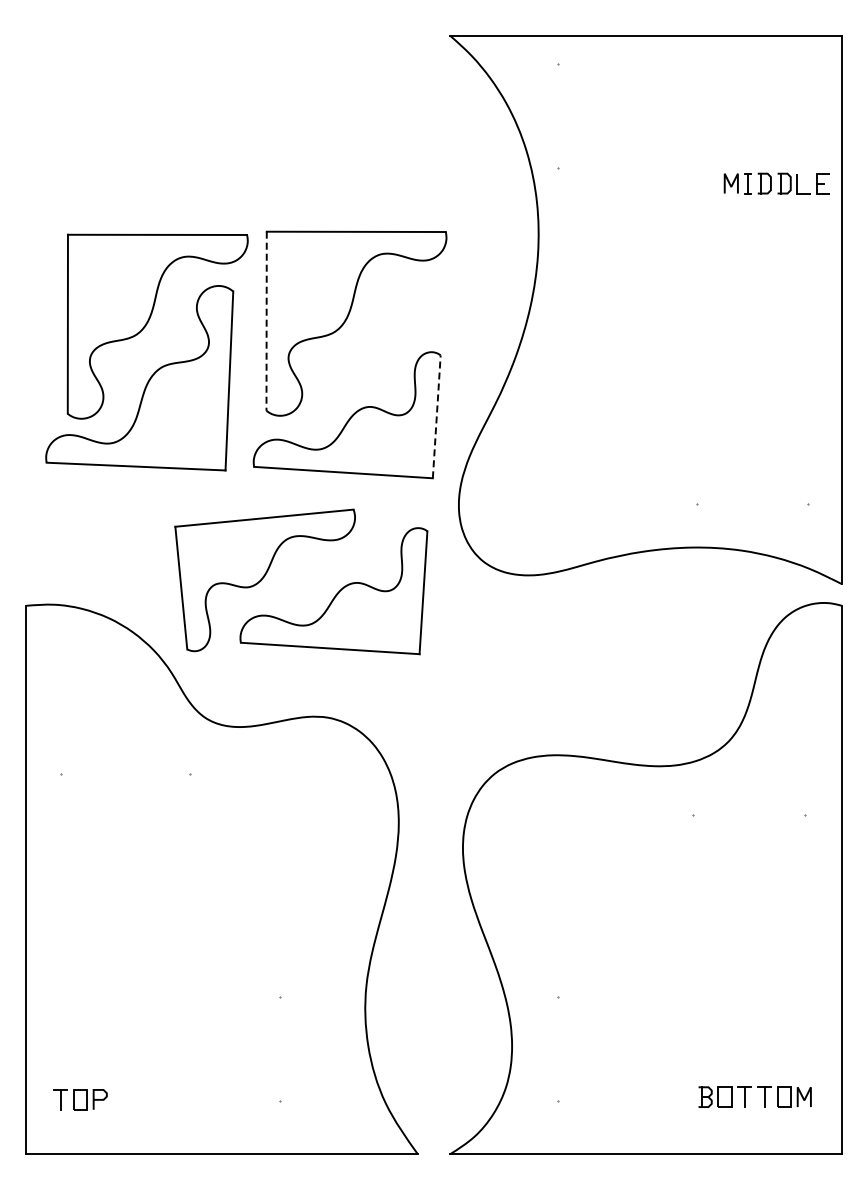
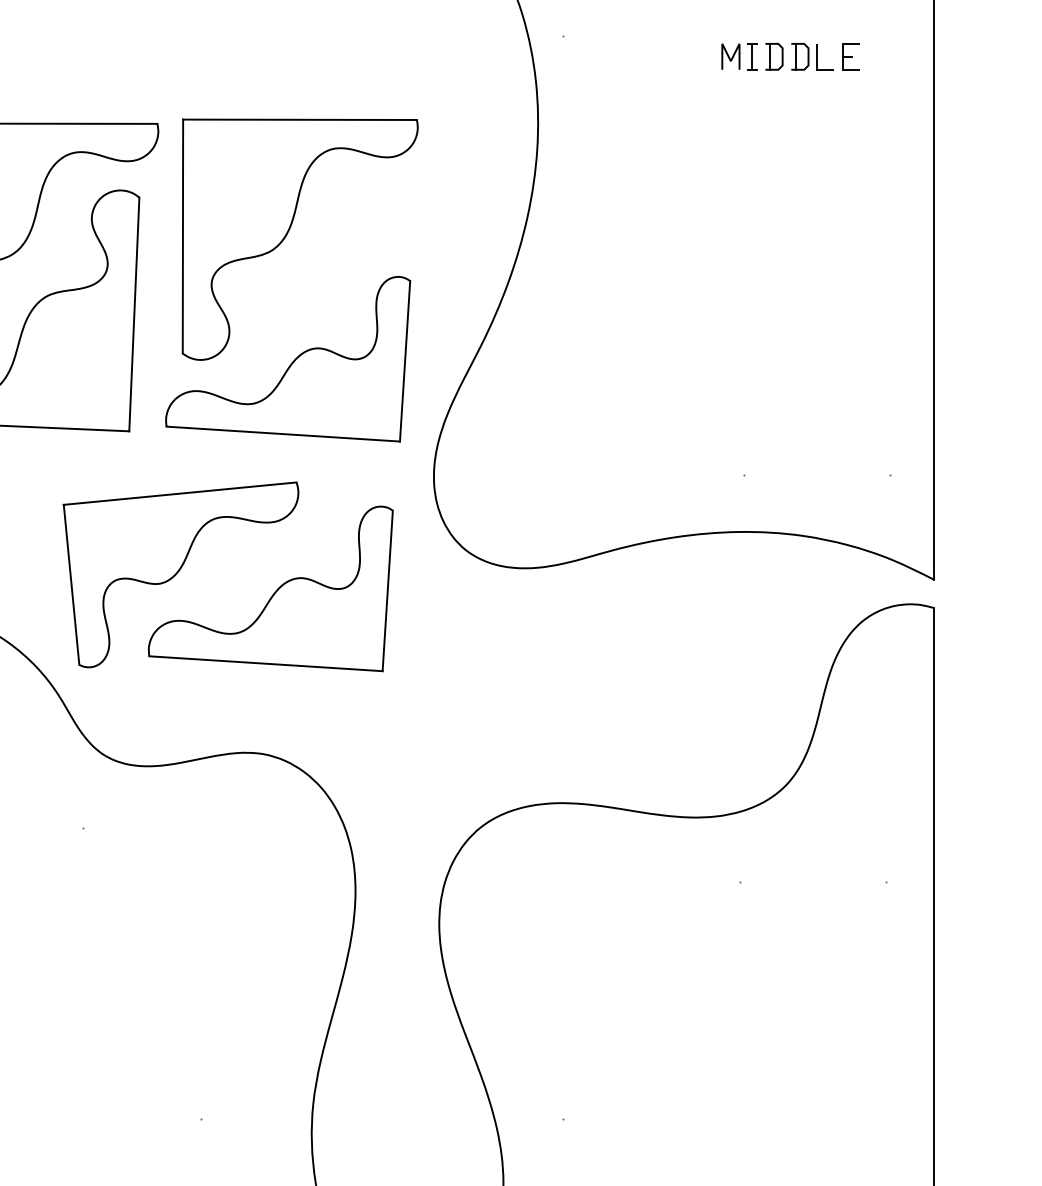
part: (776, 183) -> (789, 56), moved
line: (266, 321) -> (182, 236), dashed -> solid
line: (436, 416) -> (404, 360), dashed -> solid

